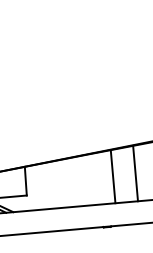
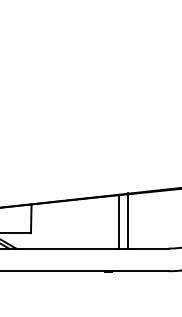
line: (135, 173) -> (128, 220), moved

